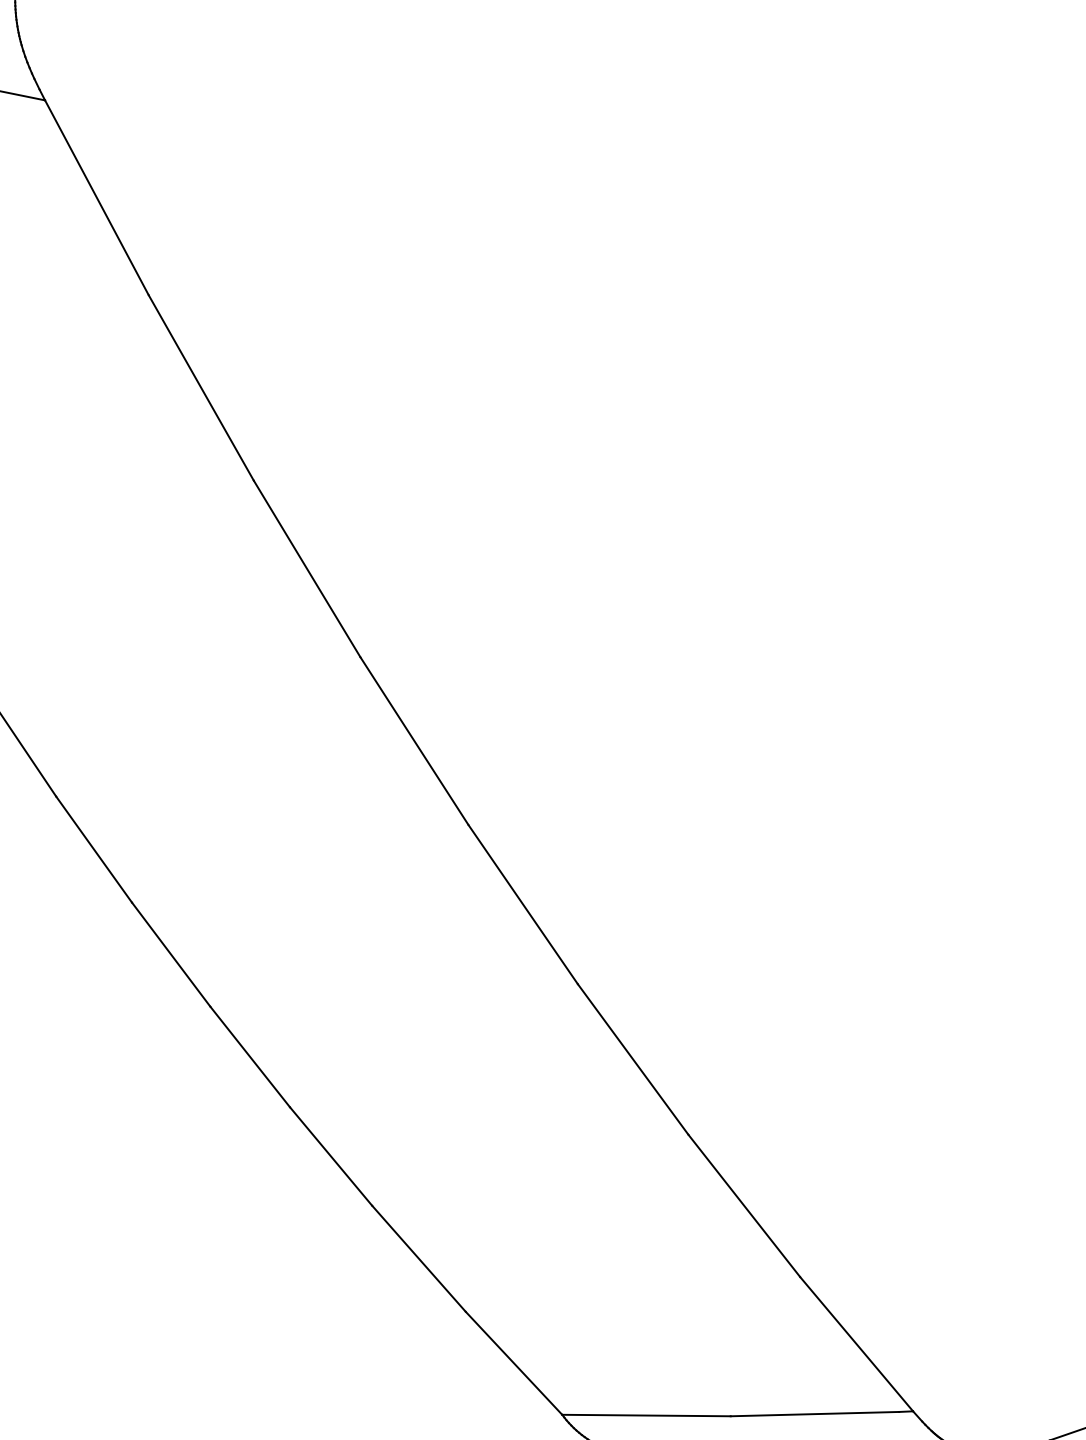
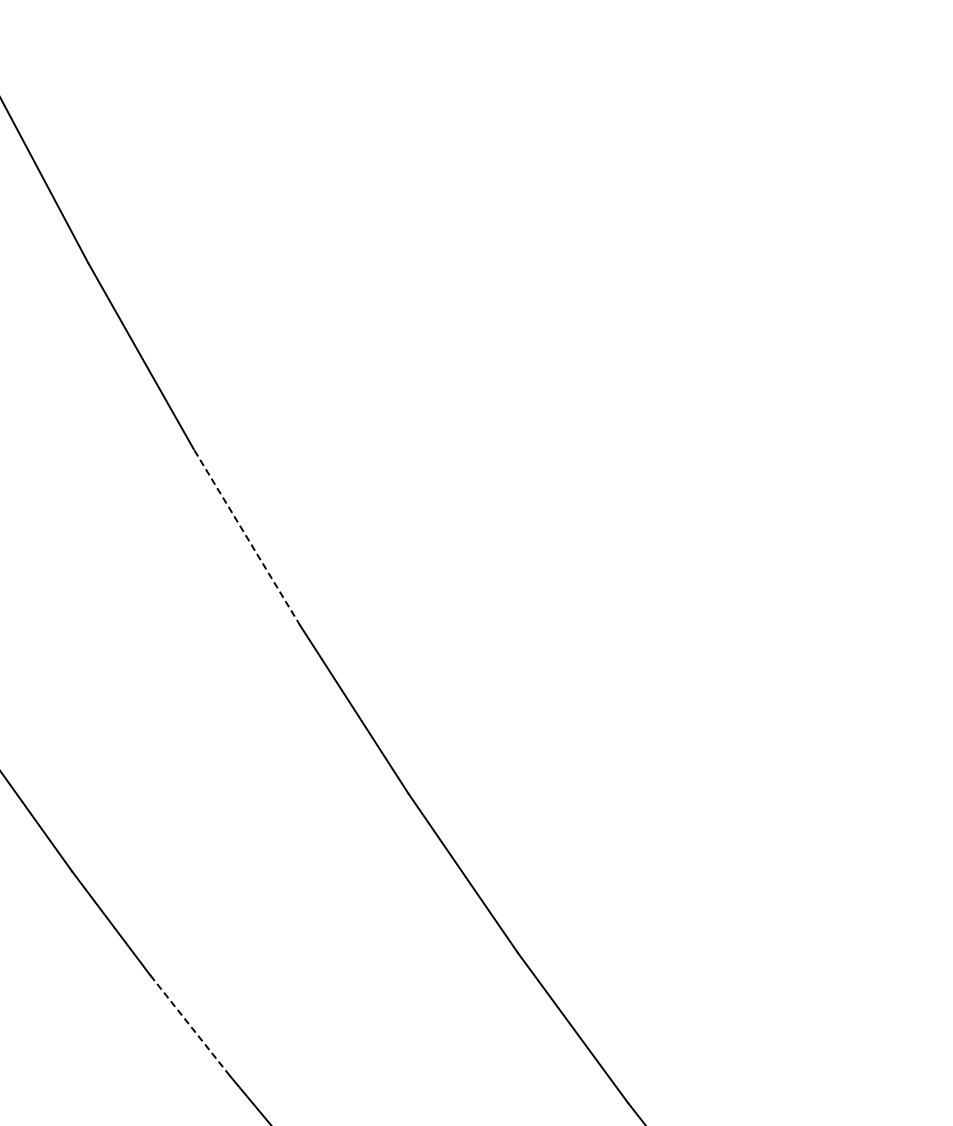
line: (306, 568) -> (246, 537), solid -> dashed
line: (250, 1057) -> (190, 1026), solid -> dashed

